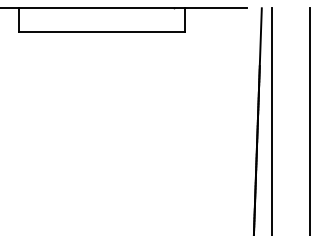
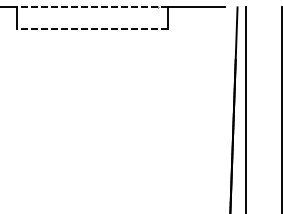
line: (101, 8) -> (92, 7), solid -> dashed
line: (101, 31) -> (92, 28), solid -> dashed

